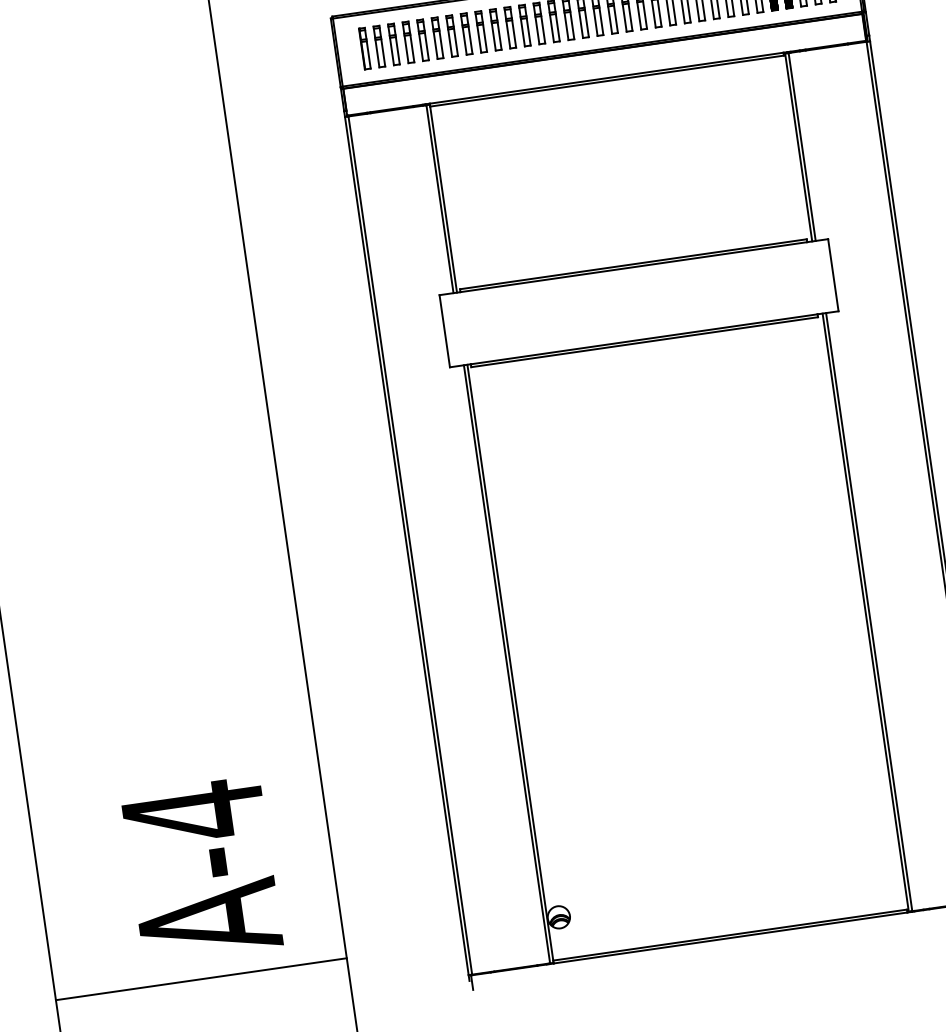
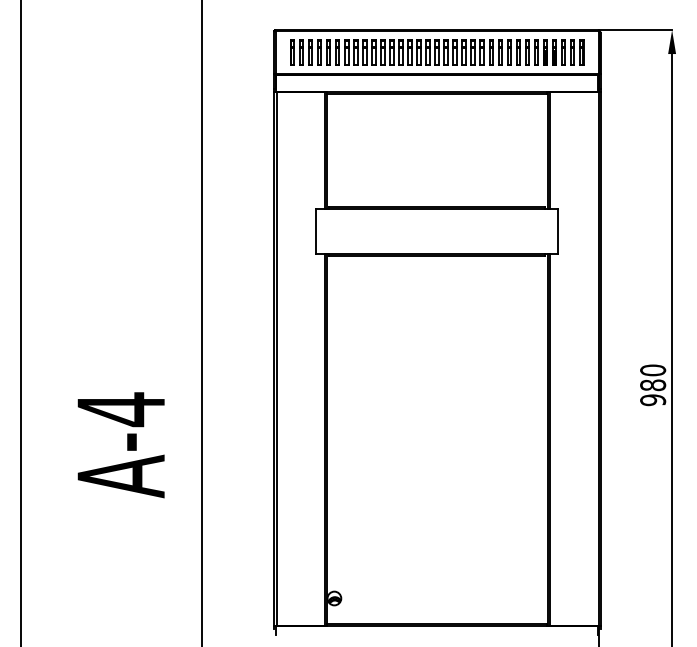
text: (200, 870) -> (120, 445), moved
line: (200, 978) -> (110, 604), removed

